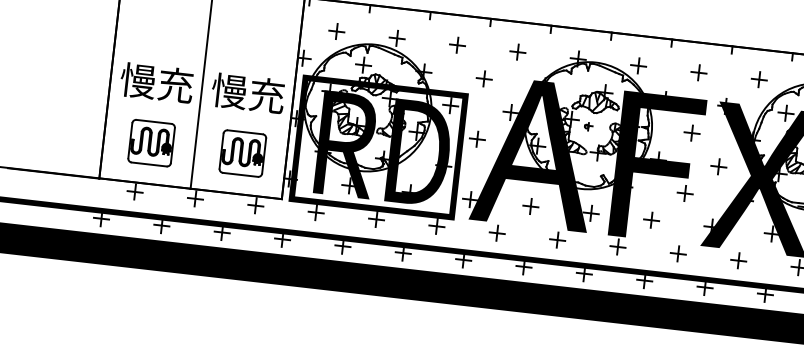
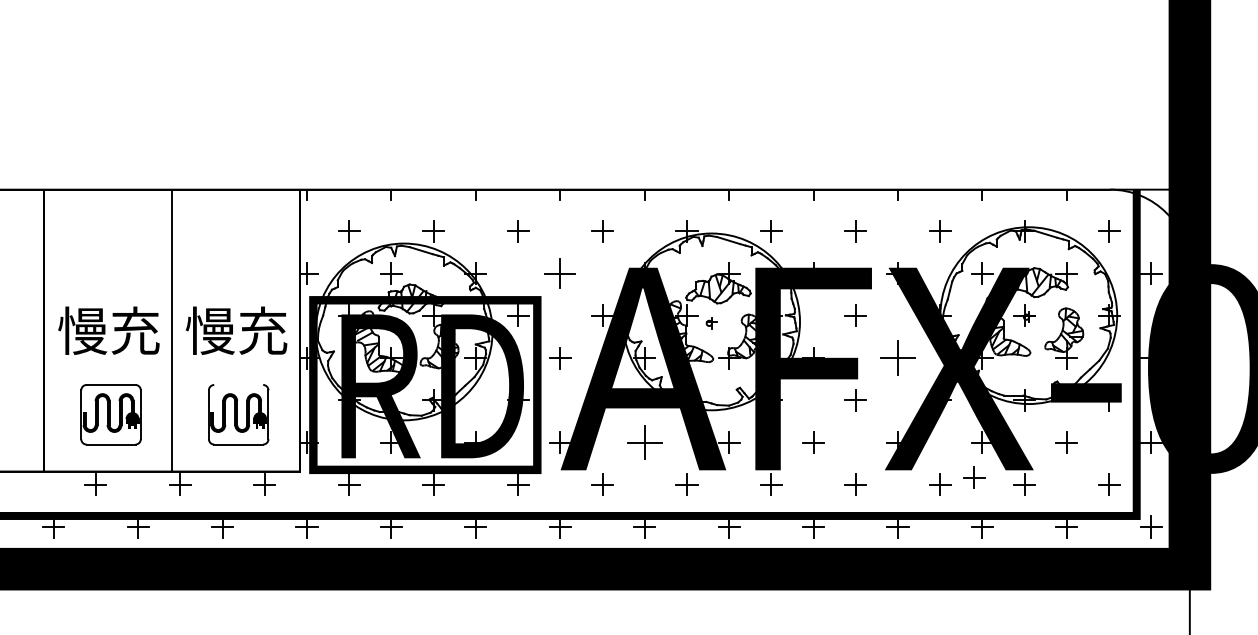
part: (484, 78) -> (560, 273), size x1.4
line: (245, 132) -> (238, 385), removed
part: (718, 167) -> (897, 358), size x1.6
part: (530, 206) -> (644, 442), size x1.6
part: (763, 258) -> (974, 477), added

